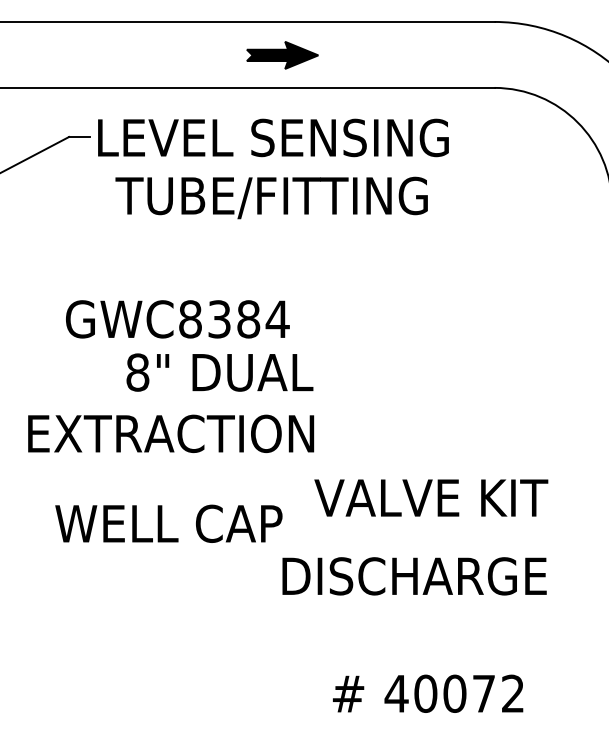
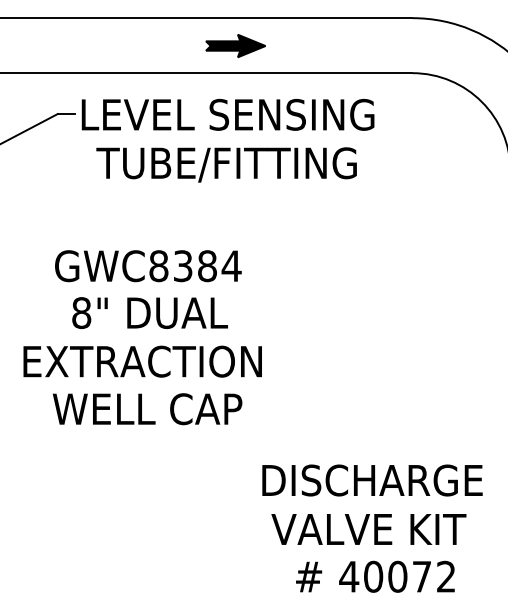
text: (219, 372) -> (149, 313), moved
text: (431, 497) -> (369, 529), moved
text: (168, 523) -> (147, 408), moved
text: (414, 576) -> (372, 480), moved
text: (428, 693) -> (375, 576), moved

